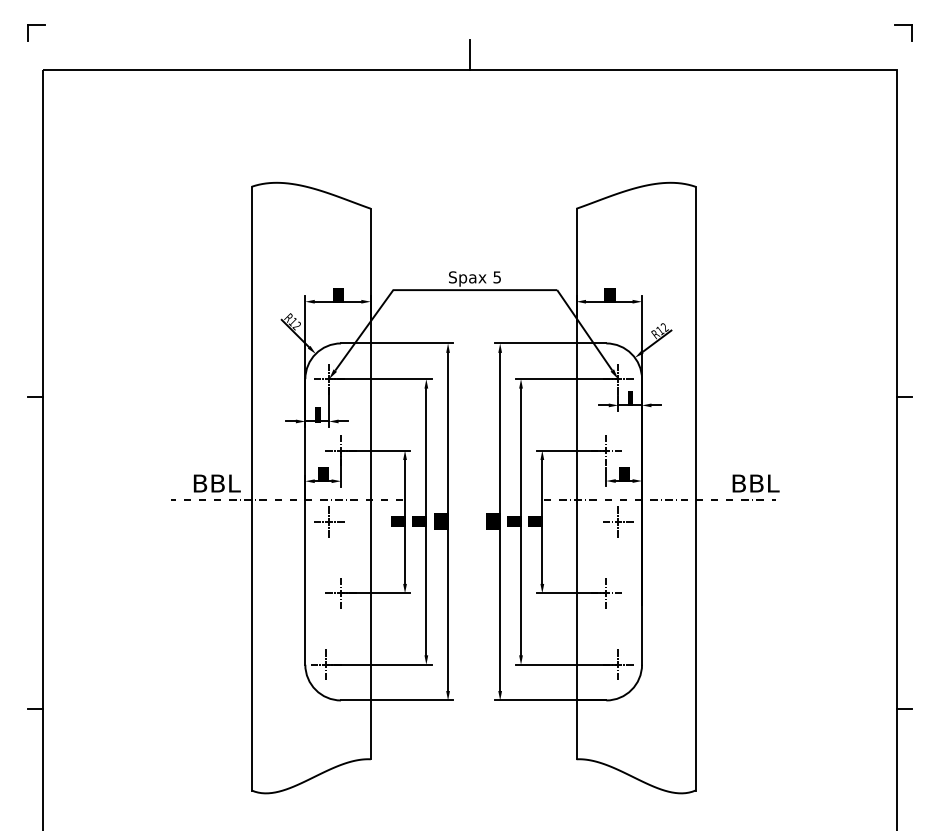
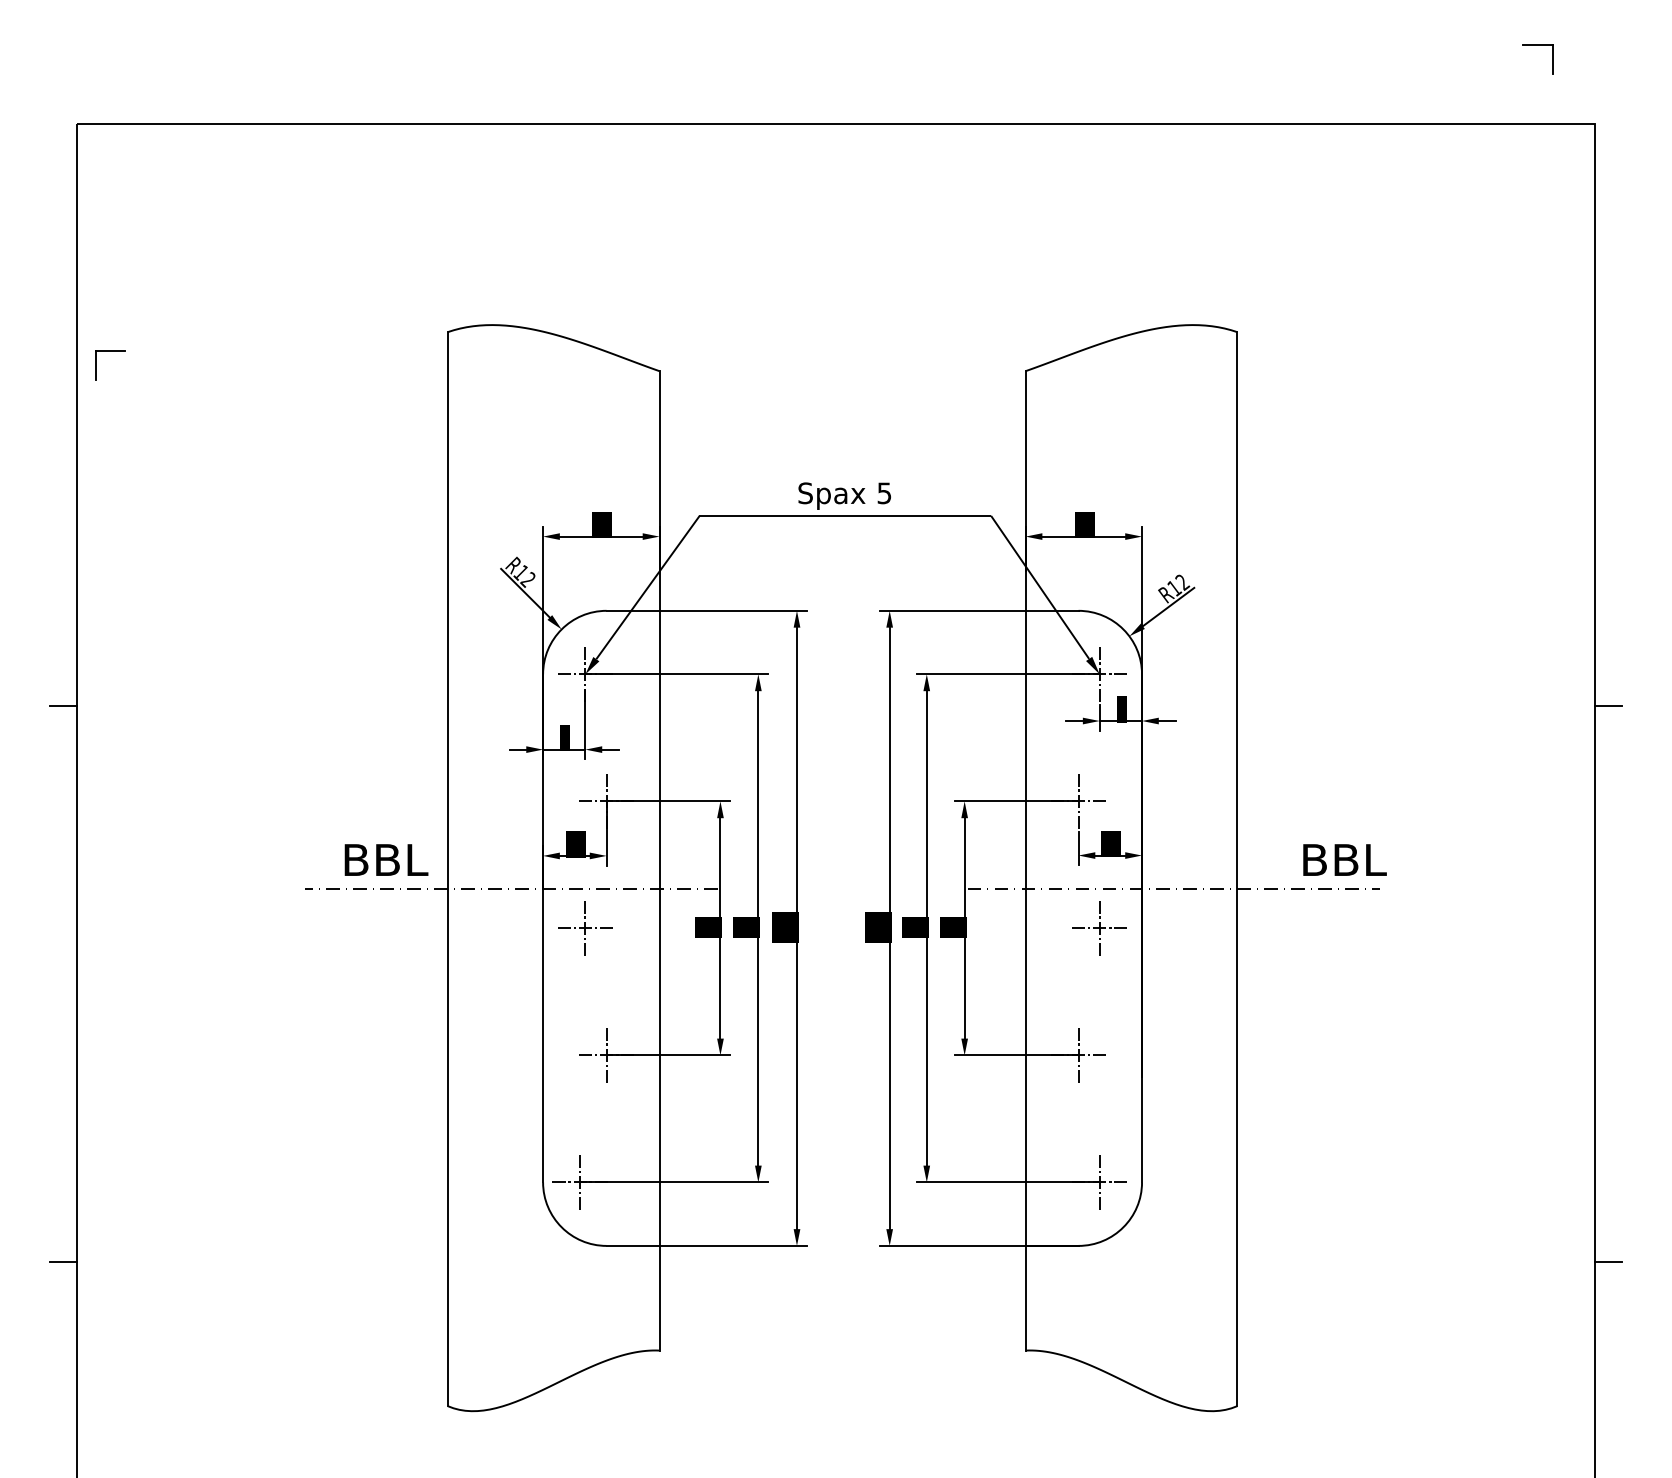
part: (36, 25) -> (111, 351), moved
part: (903, 25) -> (1537, 45), moved
line: (469, 54) -> (835, 96), removed

